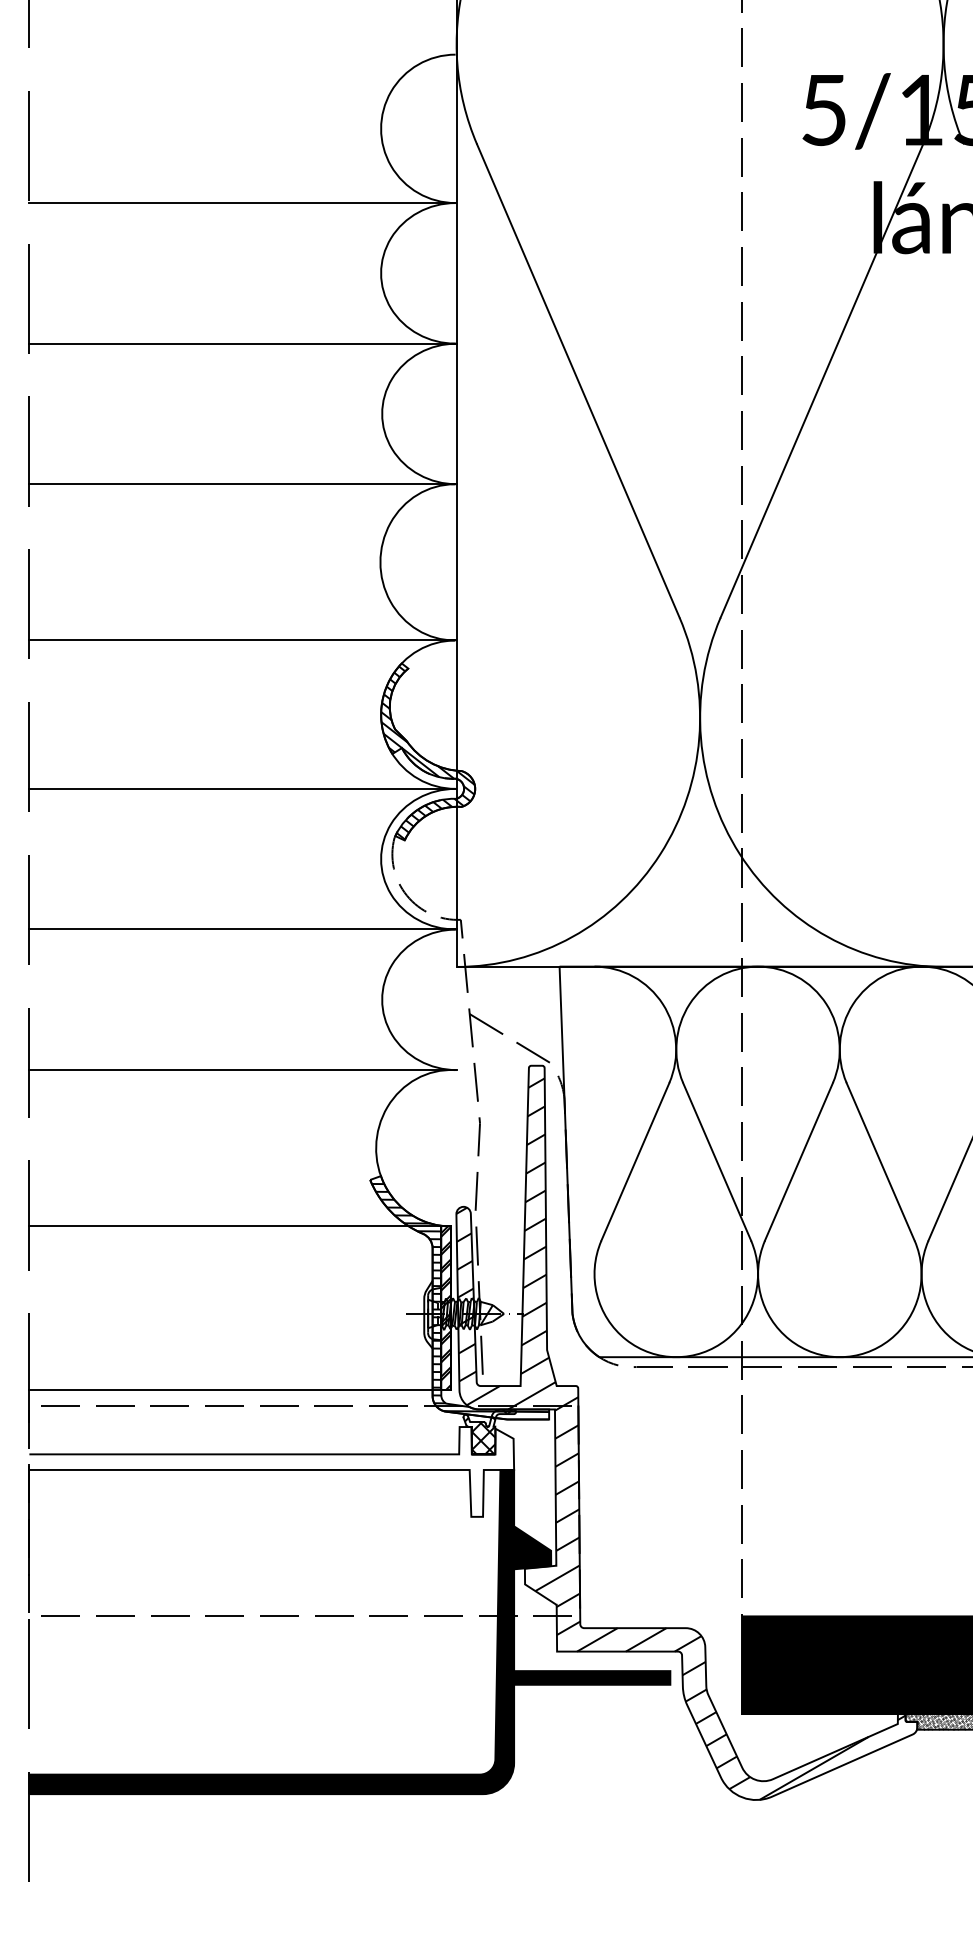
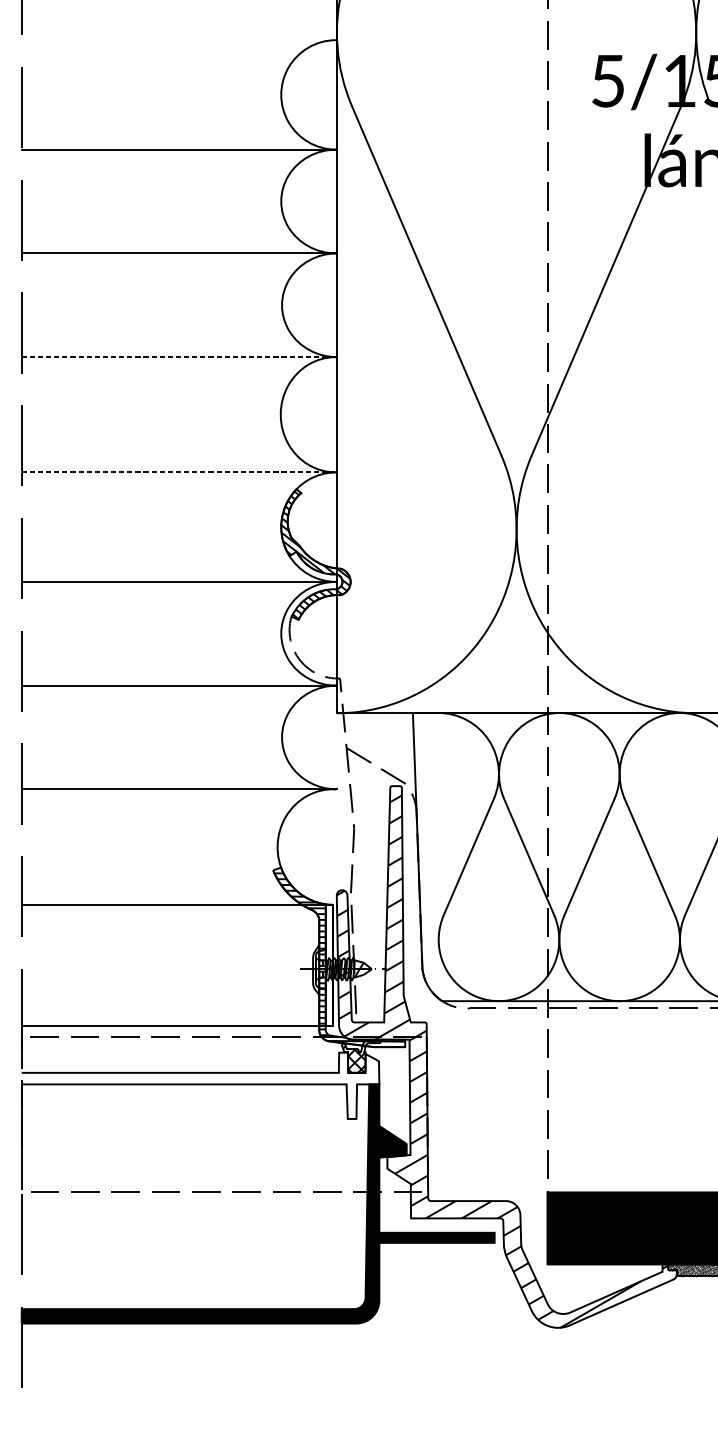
line: (243, 484) -> (179, 357), solid -> dashed
line: (242, 640) -> (178, 472), solid -> dashed
hatch: (446, 1308) -> (329, 965), removed

